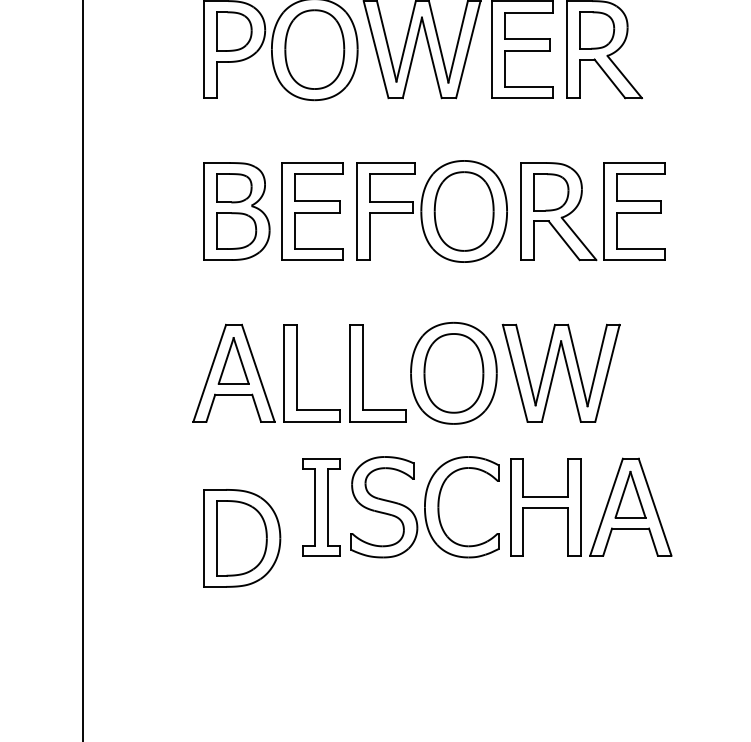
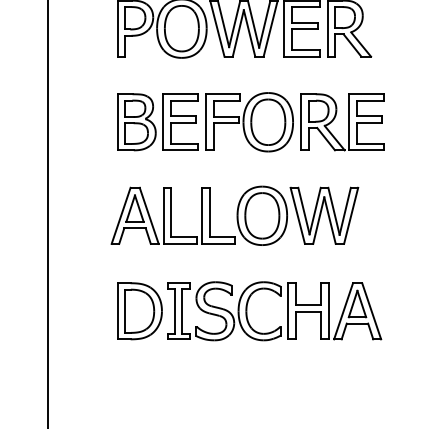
part: (509, 507) -> (287, 311), moved

